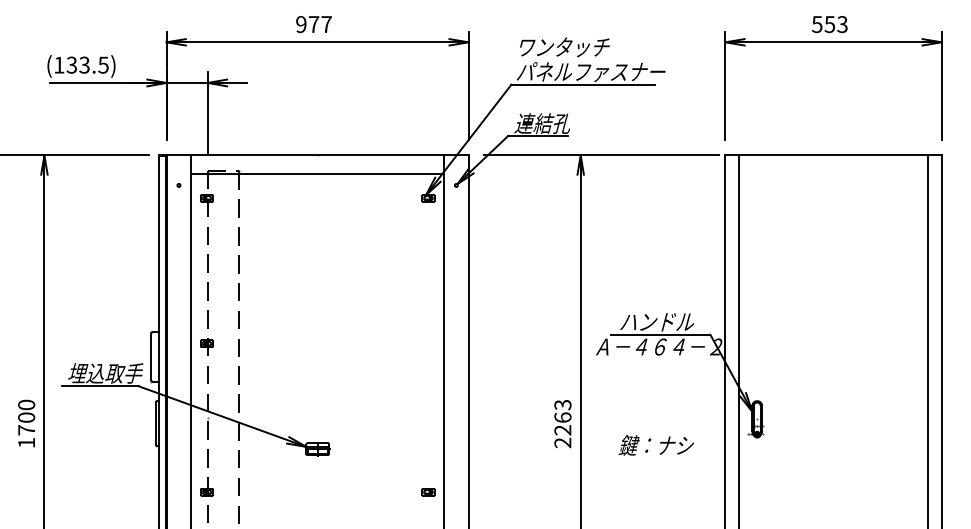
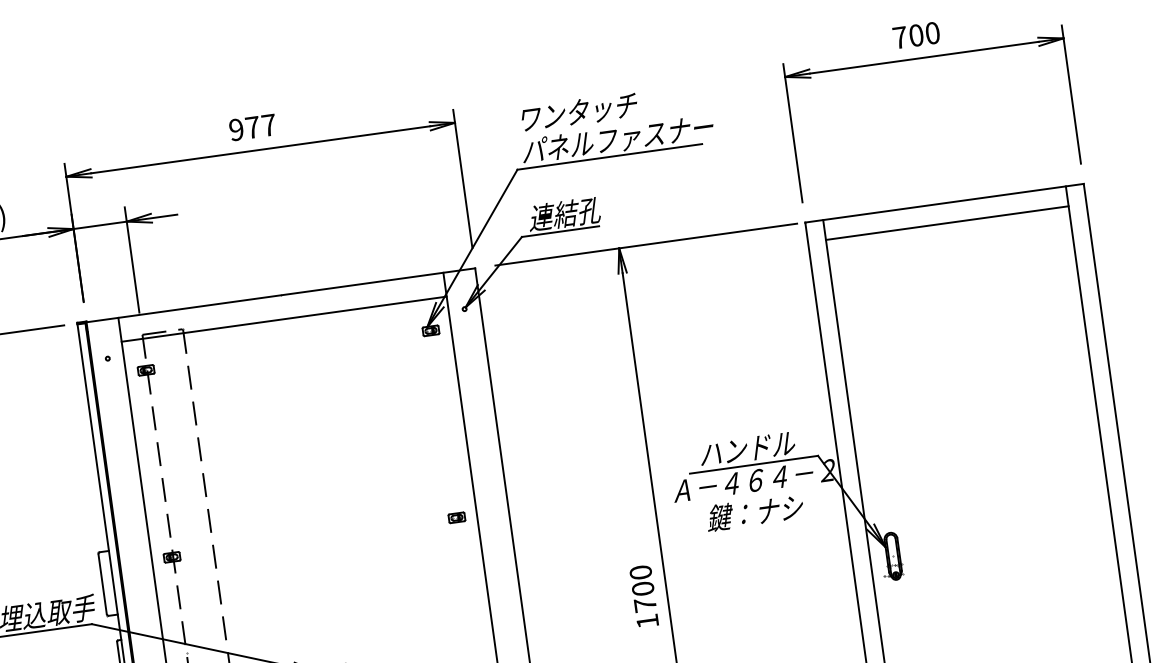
text: (829, 24) -> (915, 35), 553 -> 700
line: (833, 170) -> (947, 222), added
part: (428, 343) -> (457, 517), added
text: (562, 423) -> (643, 596), 2263 -> 1700
text: (655, 445) -> (753, 512), moved

